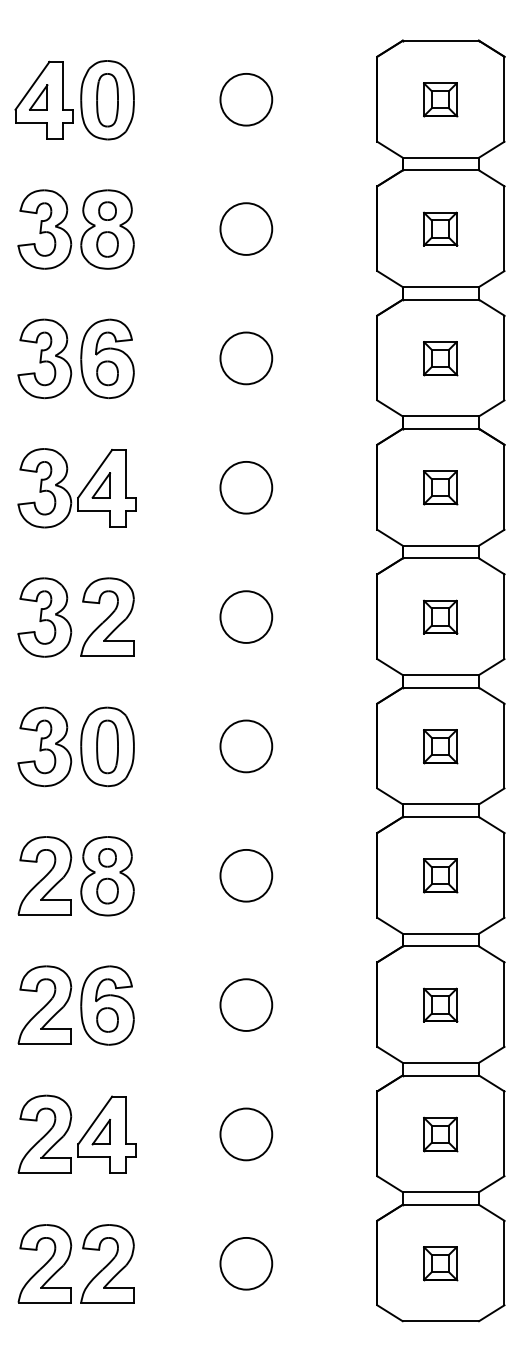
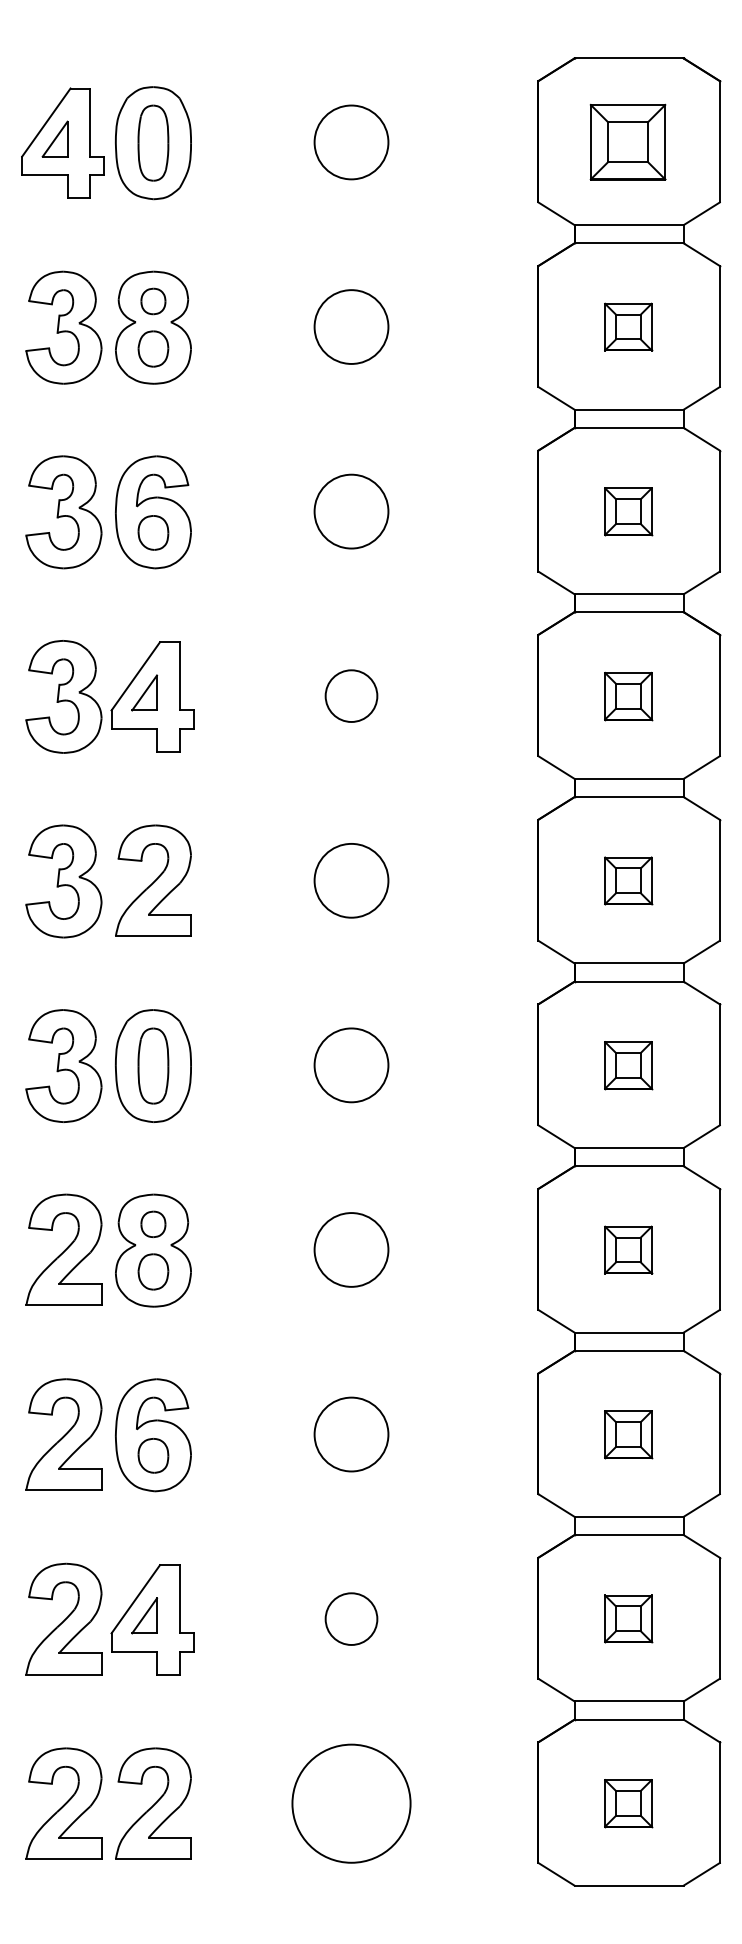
part: (440, 99) -> (628, 142), size x1.6
circle: (246, 487) -> (351, 695), size x0.7
circle: (246, 1134) -> (351, 1619), size x0.7
circle: (246, 1263) -> (351, 1803), size x1.6

